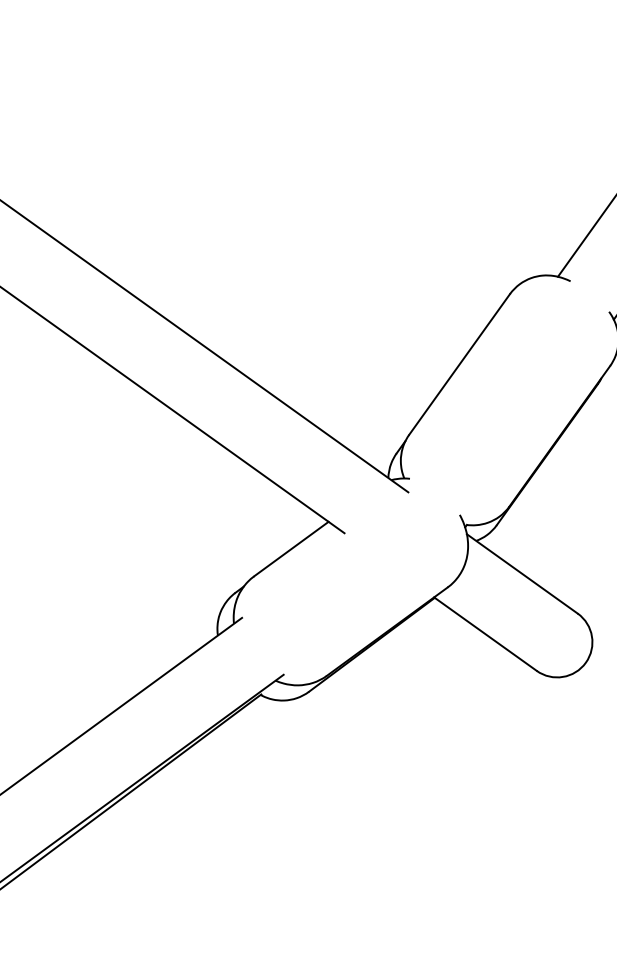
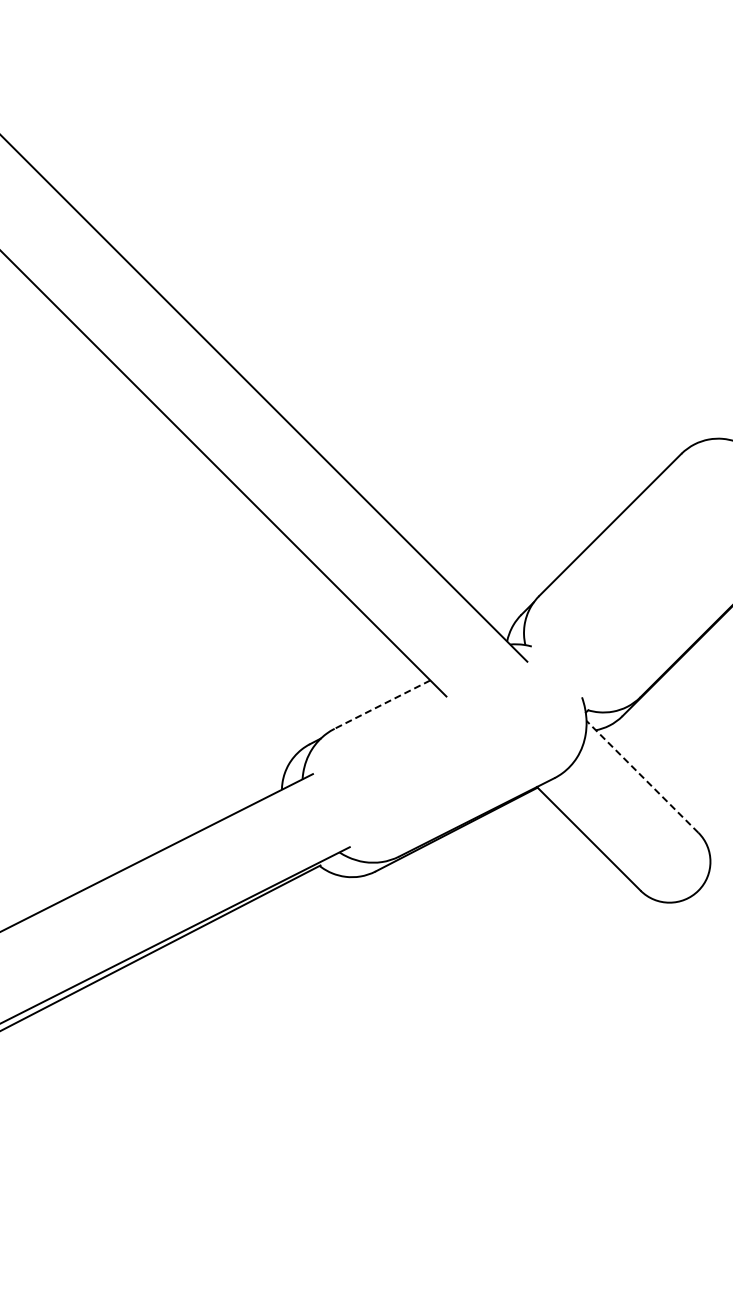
line: (291, 549) -> (382, 704), solid -> dashed
line: (522, 573) -> (642, 776), solid -> dashed

